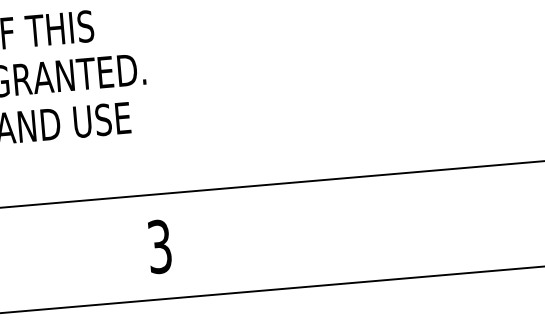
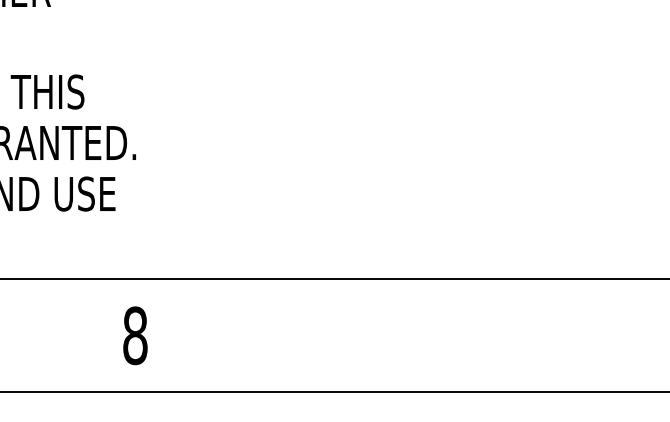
text: (159, 246) -> (135, 335), 3 -> 8

